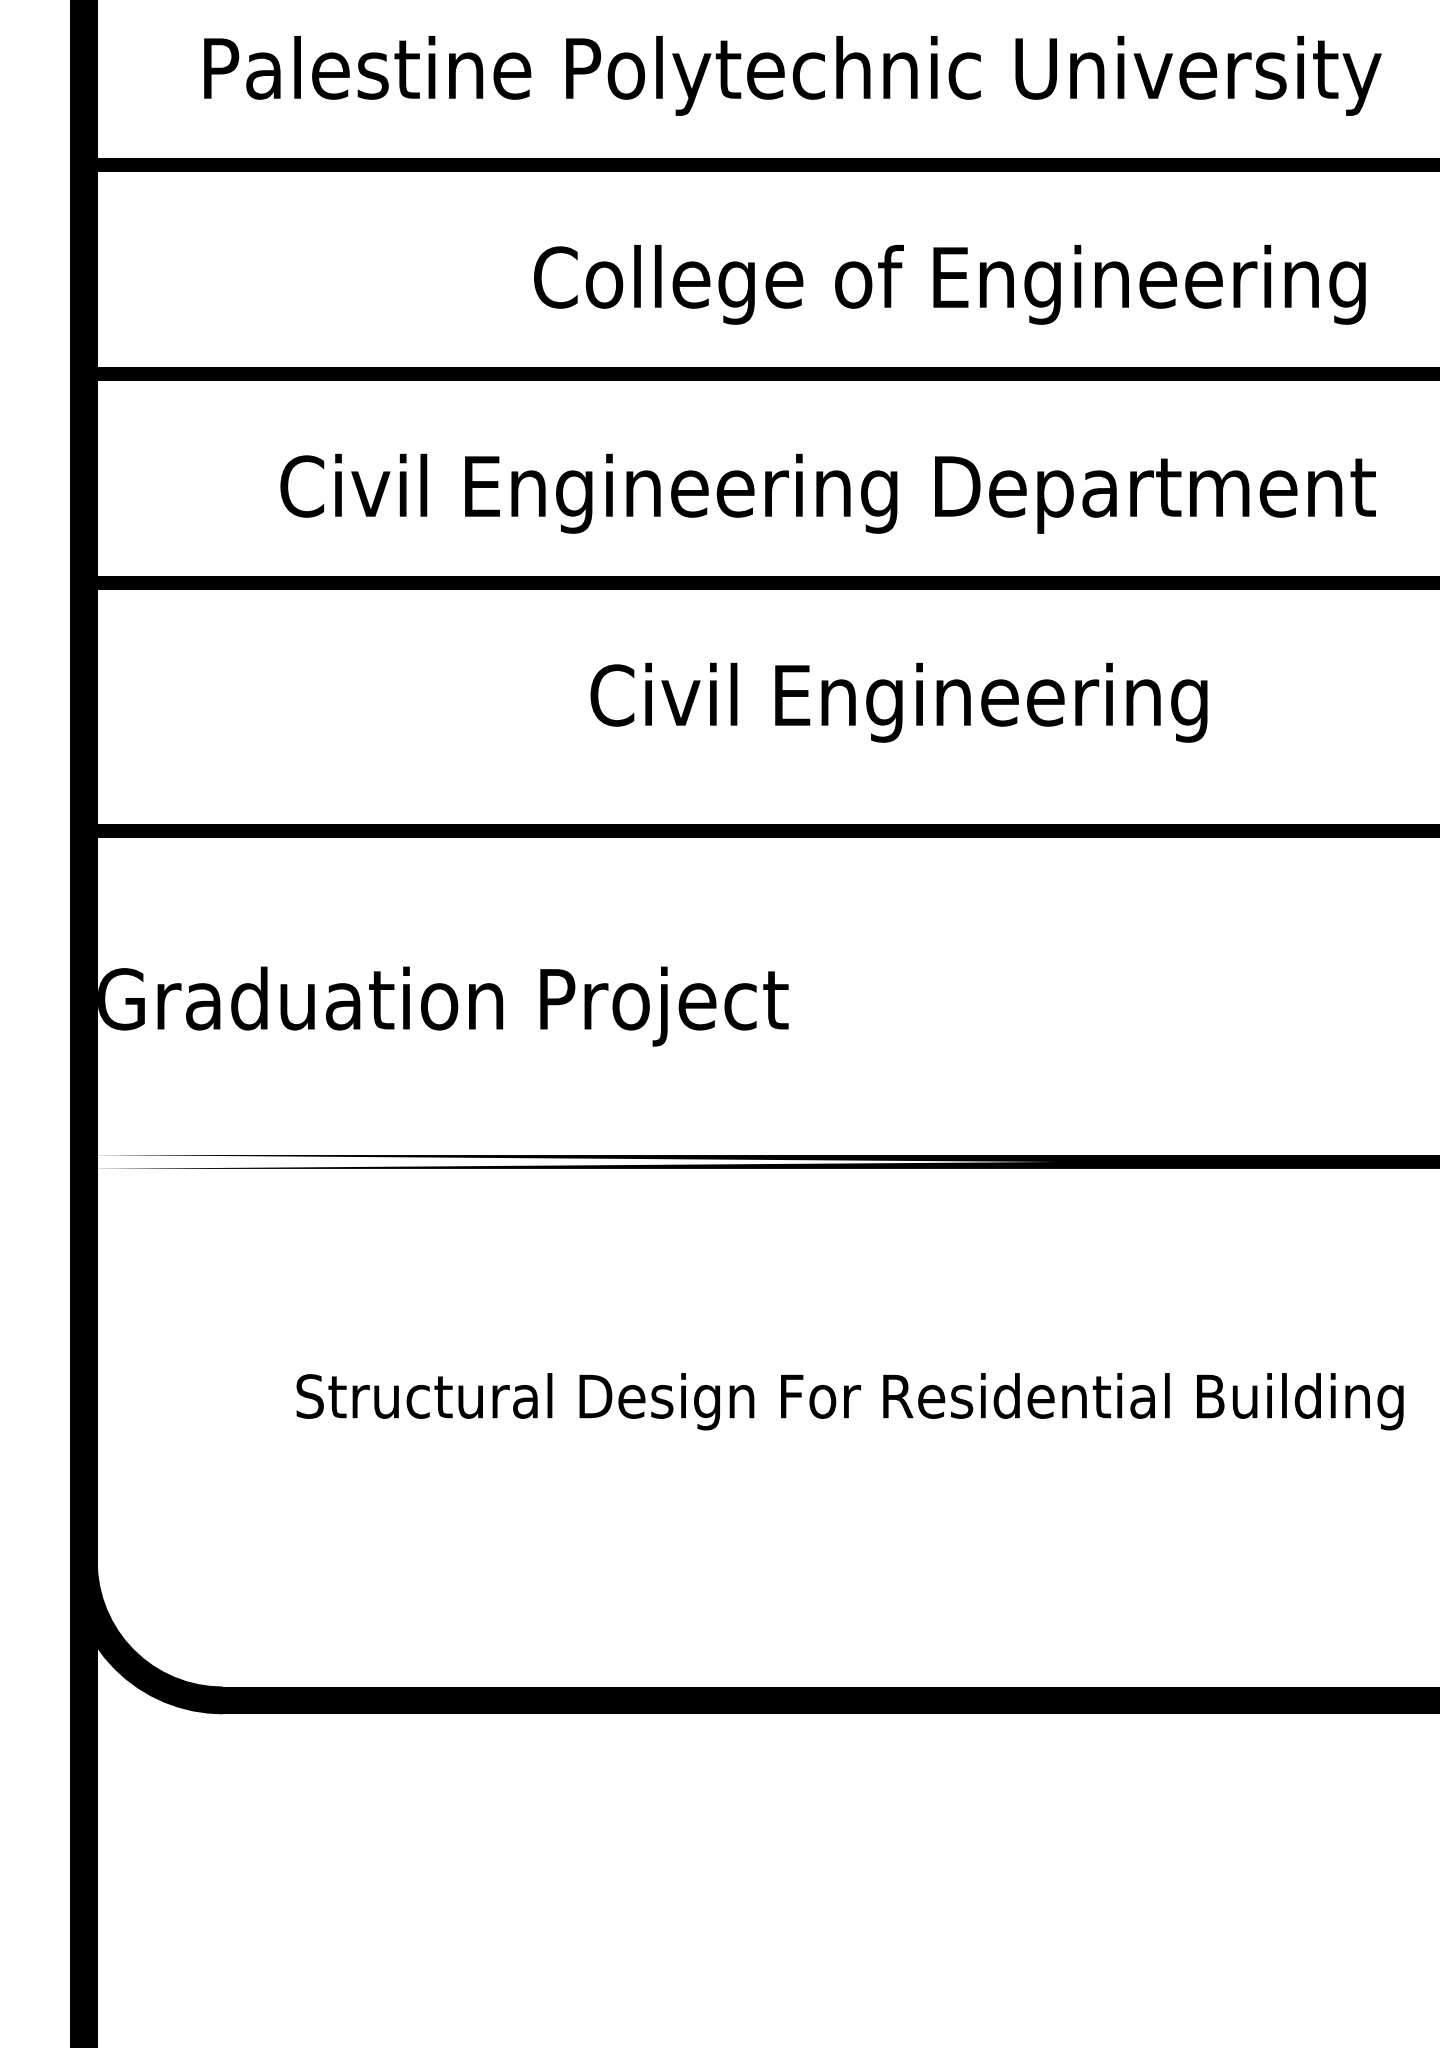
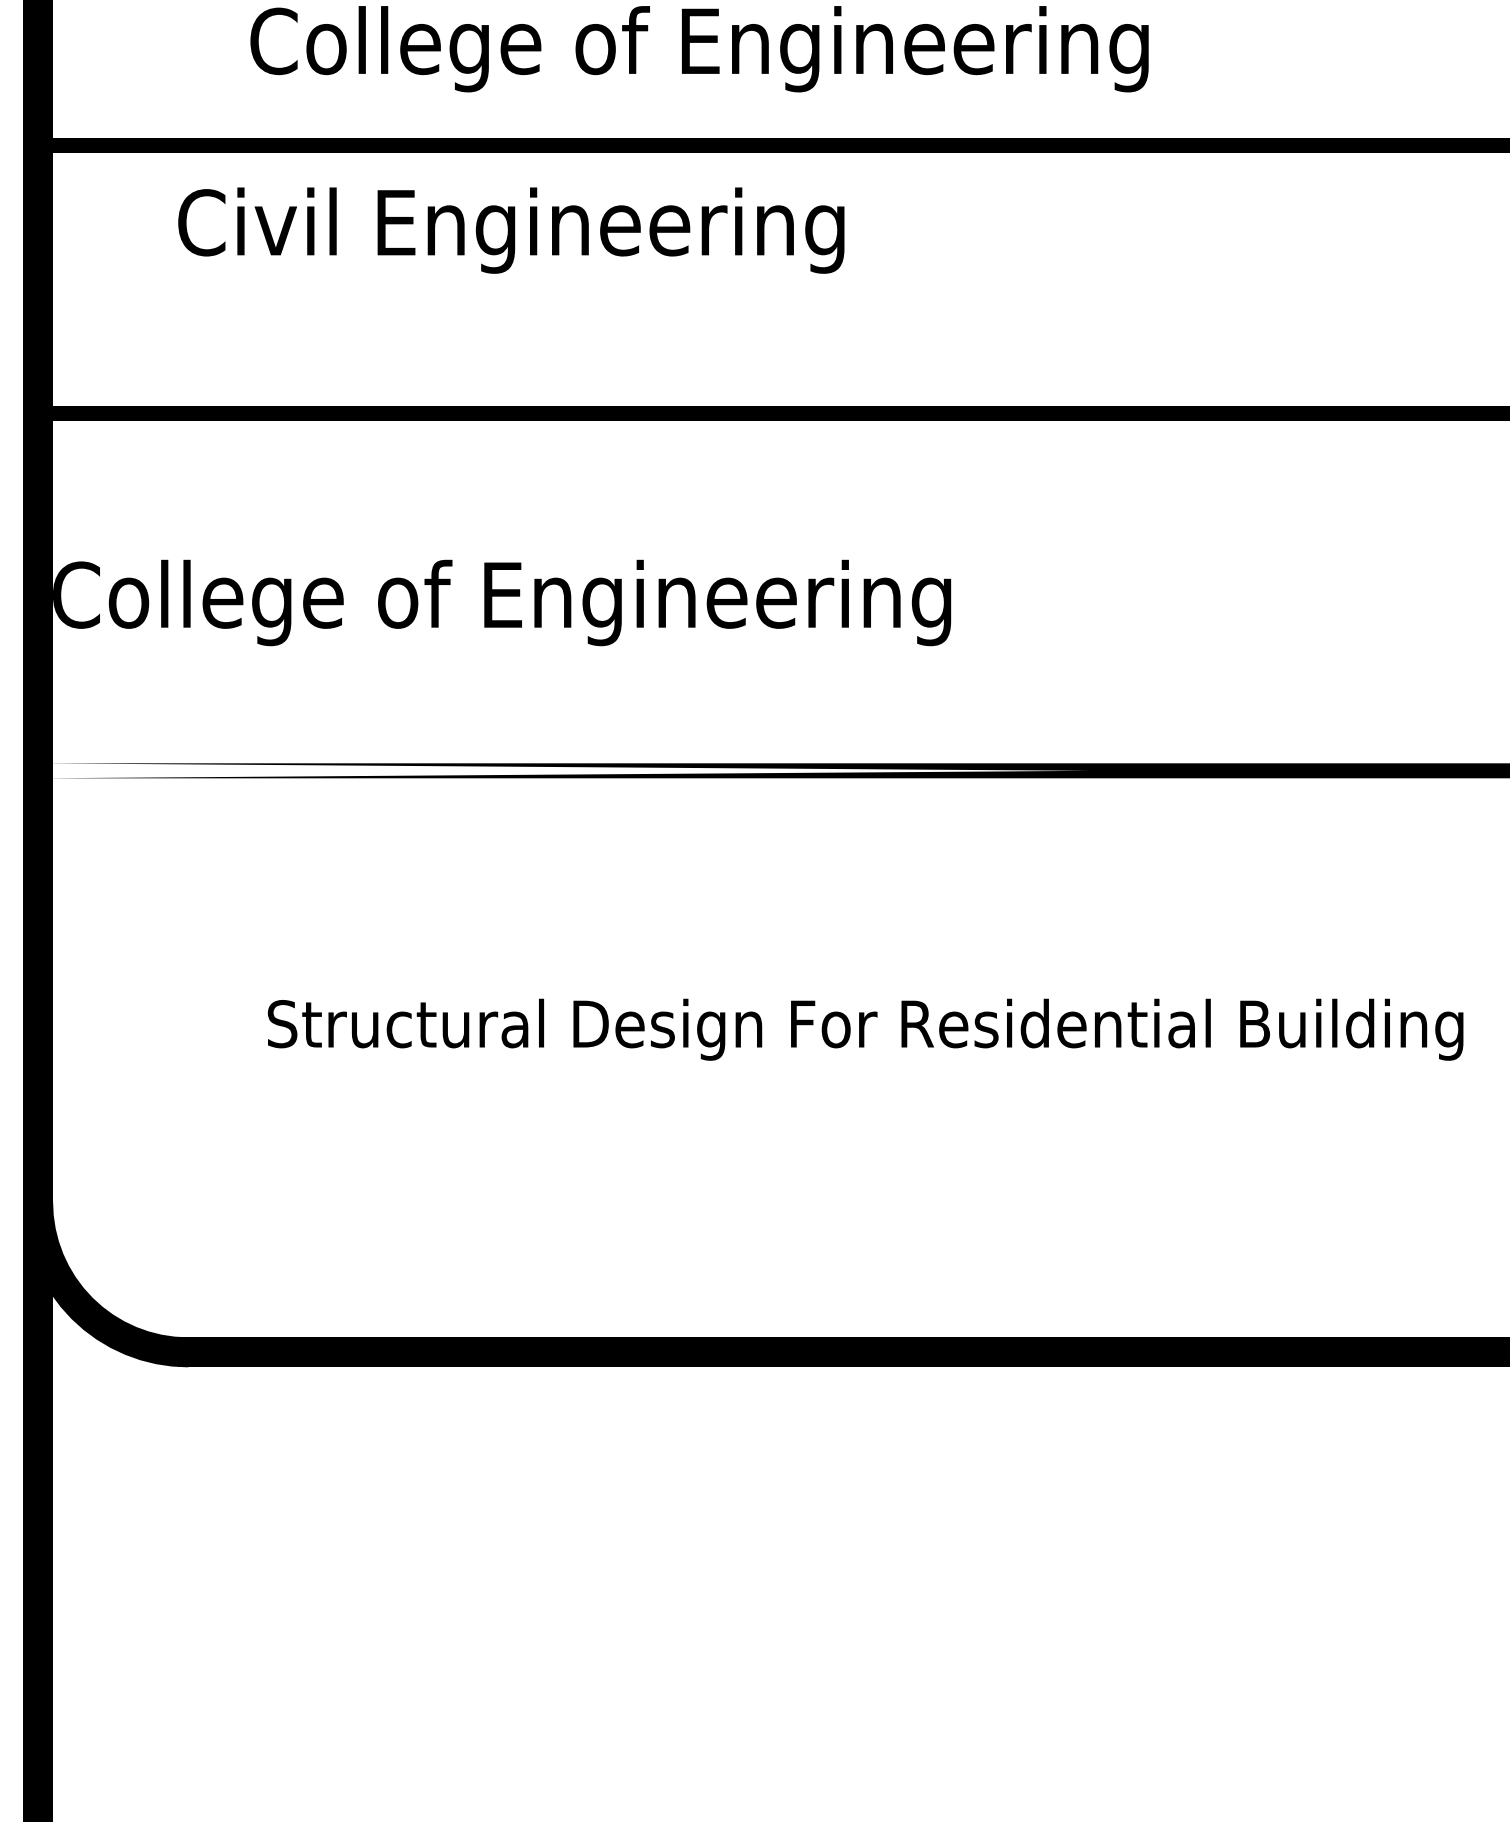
text: (853, 493) -> (869, 48), Civil Engineering Department -> College of Engineering
text: (898, 702) -> (510, 230), moved
text: (521, 1006) -> (510, 602), Graduation Project -> College of Engineering

